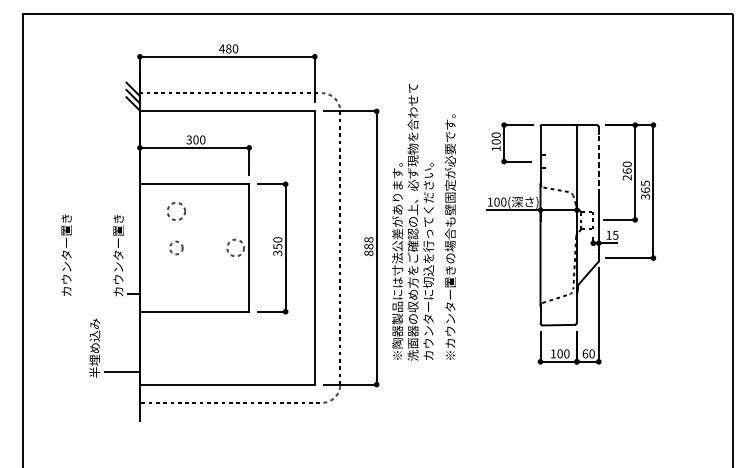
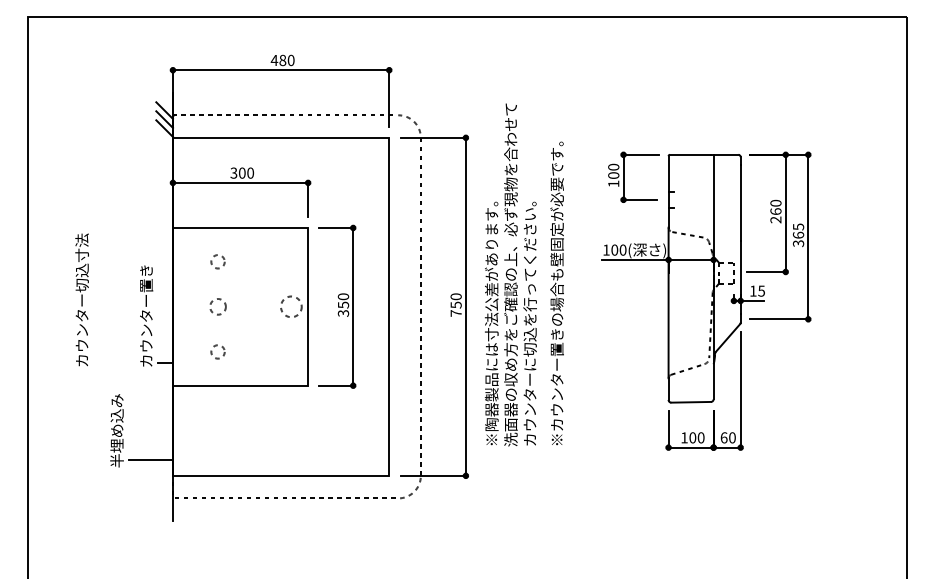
line: (598, 164) -> (740, 203), dashed -> solid
circle: (175, 211) -> (217, 261), size x0.62
text: (66, 212) -> (81, 262), カウンター置き -> カウンター切込寸法
text: (368, 246) -> (455, 304), 888 -> 750
circle: (175, 284) -> (217, 351), added

